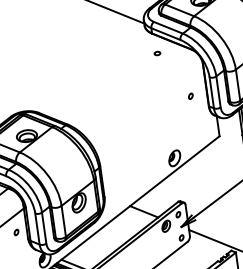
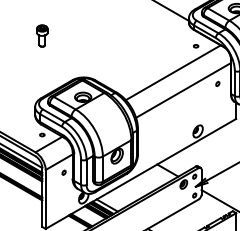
line: (132, 90) -> (172, 72), added
line: (149, 110) -> (183, 90), added

